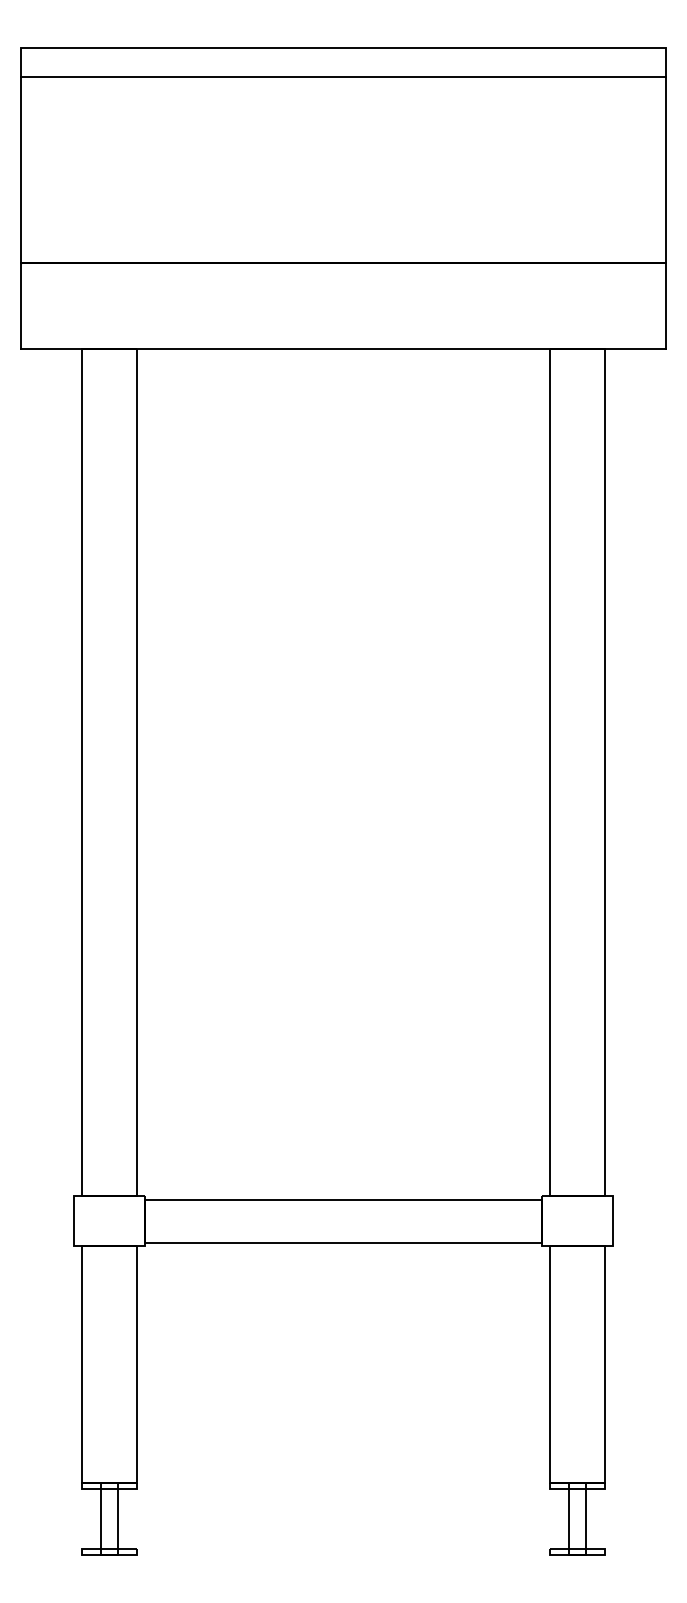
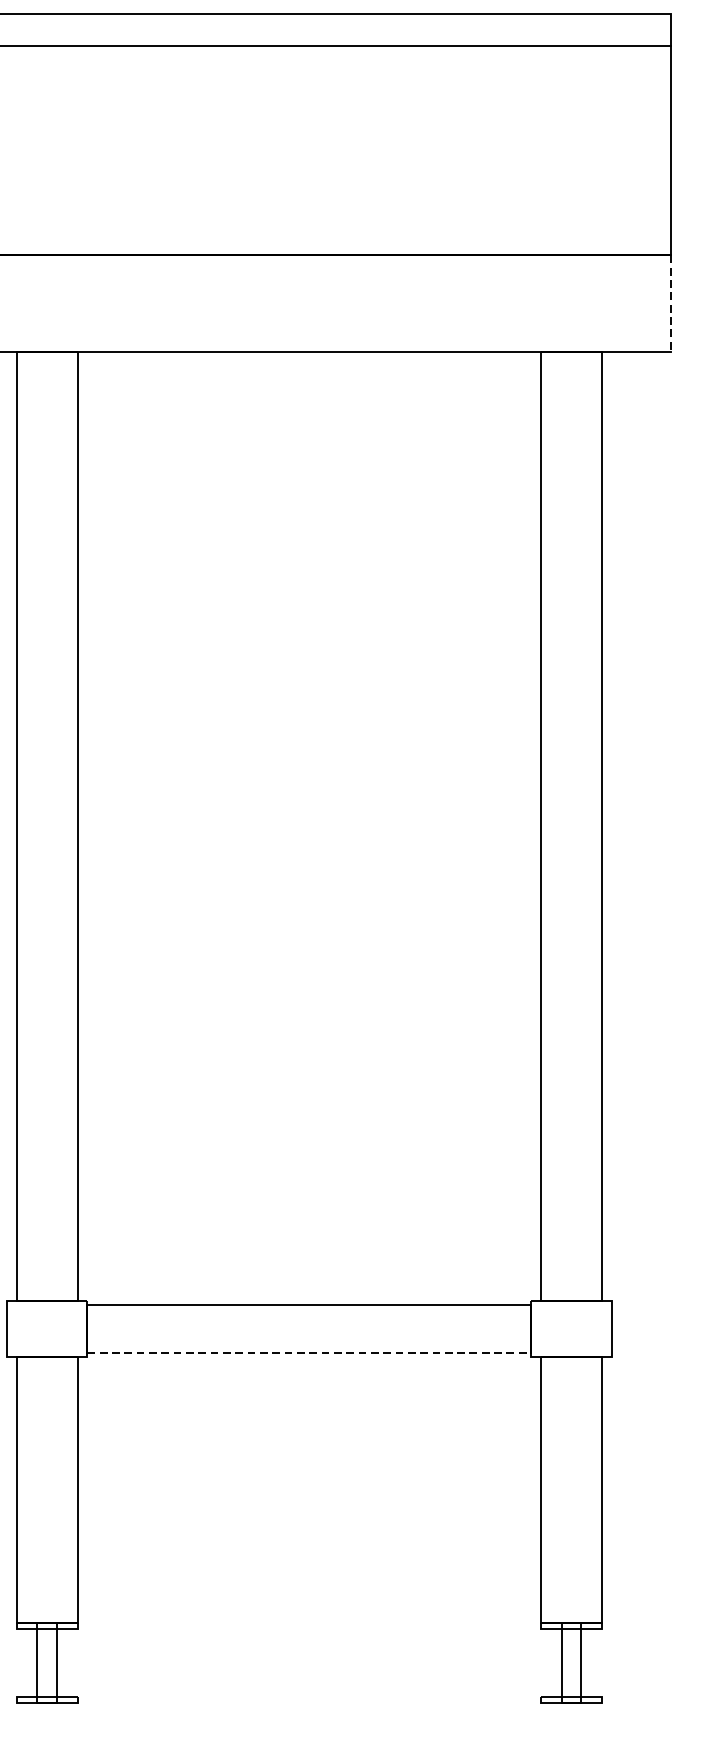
line: (666, 306) -> (671, 303), solid -> dashed
line: (343, 1242) -> (309, 1352), solid -> dashed

